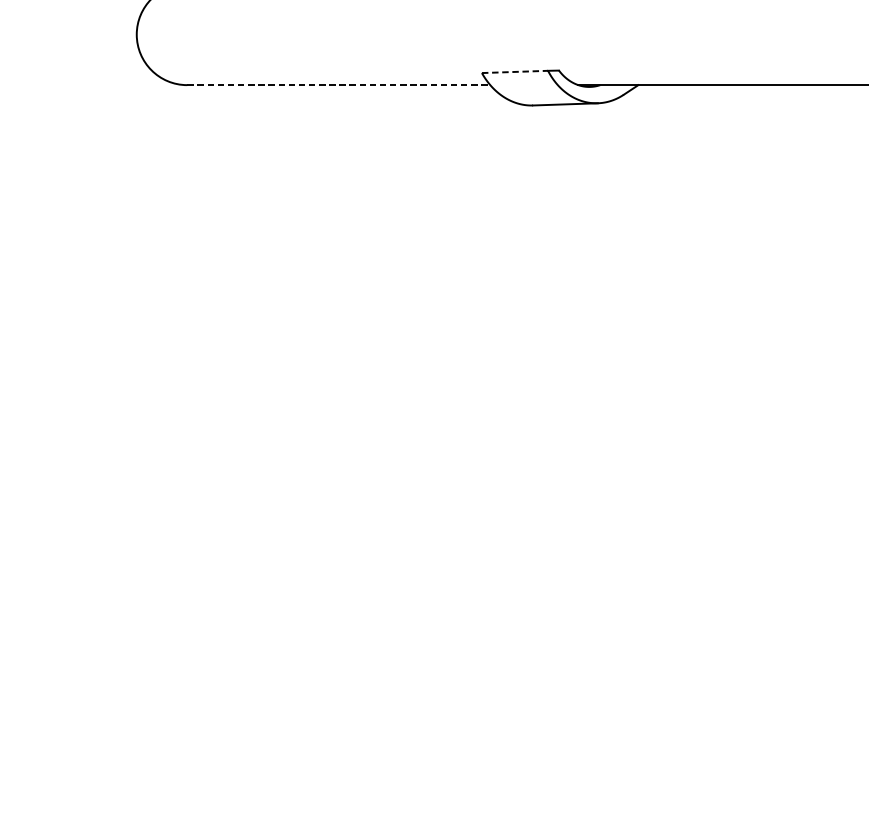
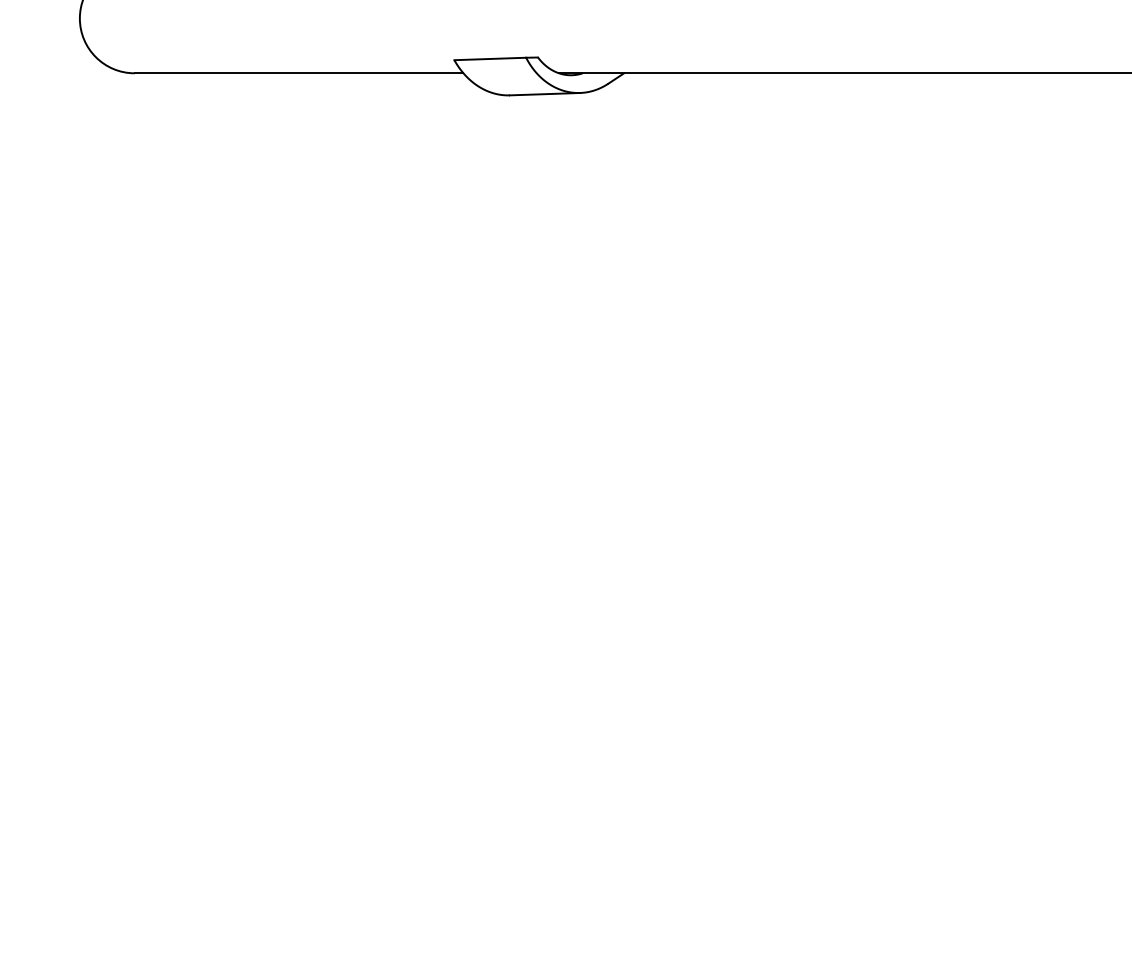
line: (515, 71) -> (490, 58), dashed -> solid
line: (339, 85) -> (299, 73), dashed -> solid

